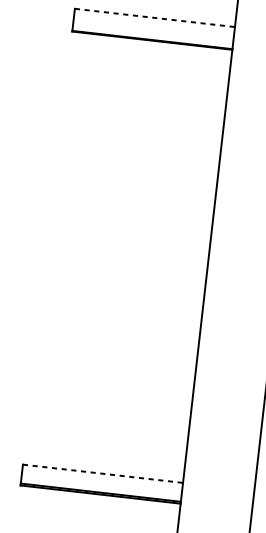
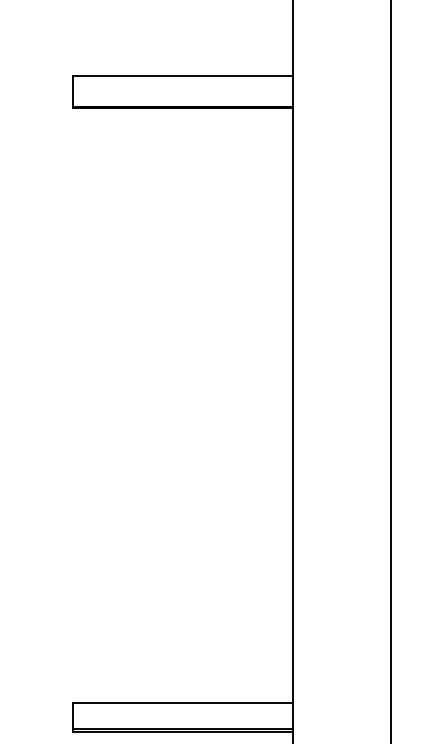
line: (155, 18) -> (183, 76), dashed -> solid
line: (103, 474) -> (183, 703), dashed -> solid

